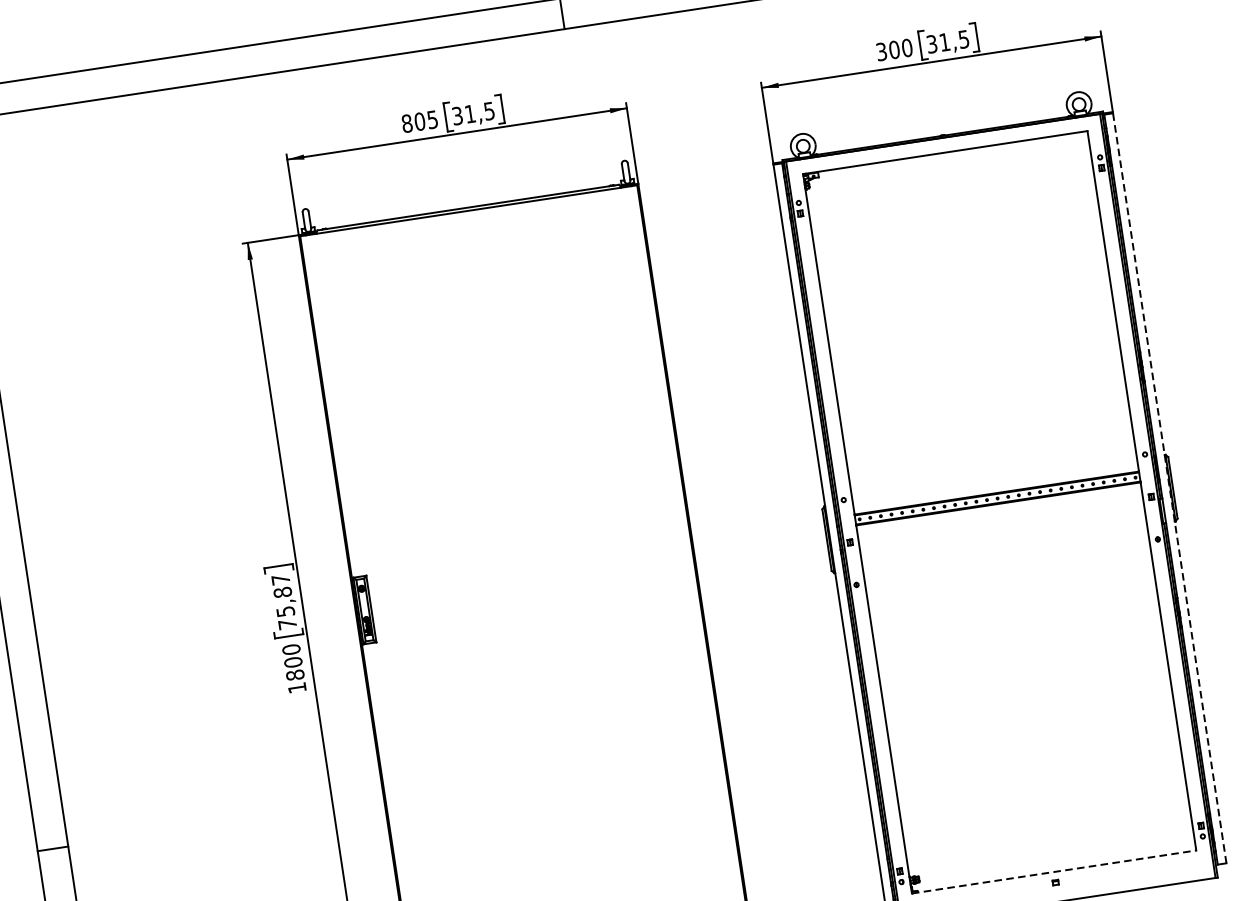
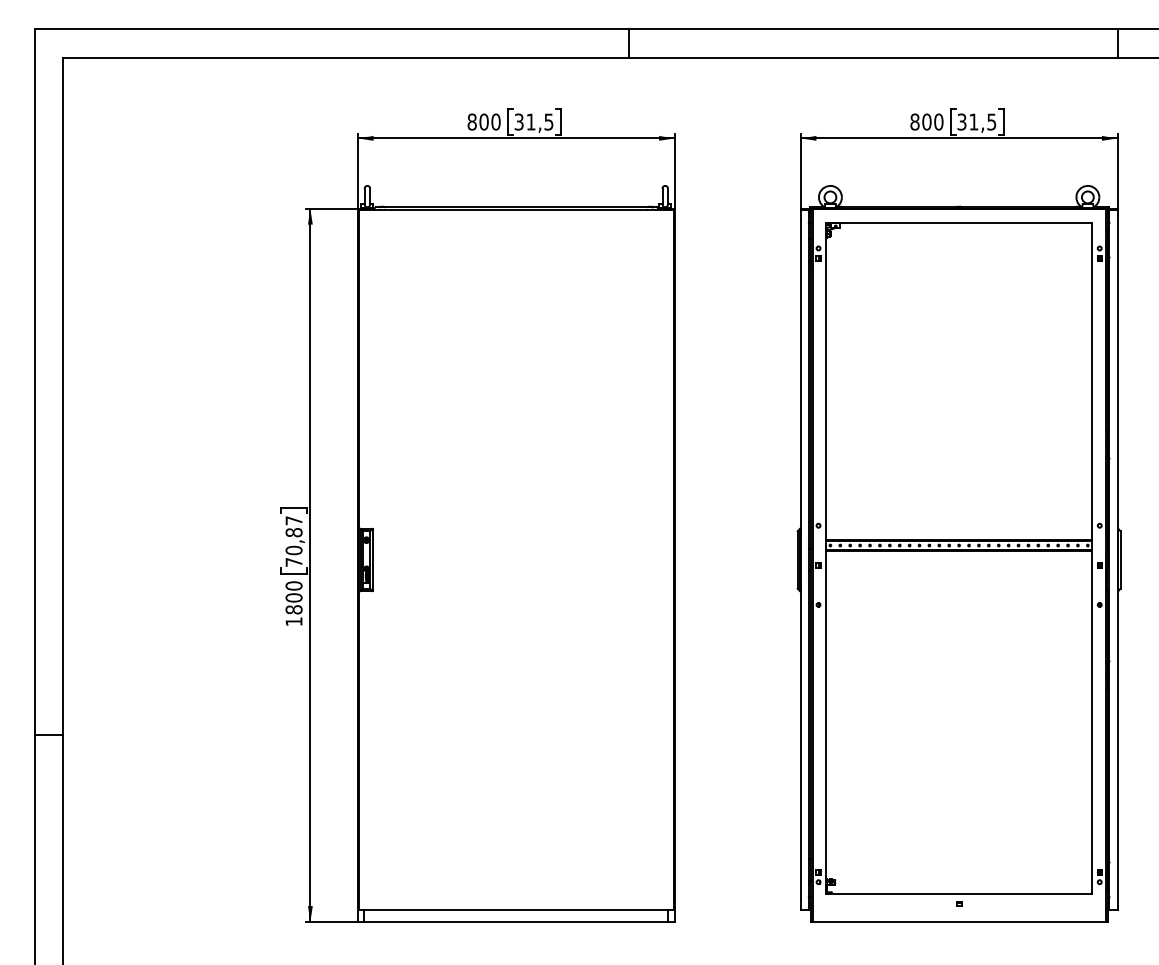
text: (881, 51) -> (914, 121), 300 -> 800
text: (432, 119) -> (495, 121), 805 -> 800
line: (1169, 488) -> (1117, 560), dashed -> solid
text: (285, 611) -> (293, 550), 75,87 -> 70,87
line: (1054, 872) -> (959, 894), dashed -> solid

